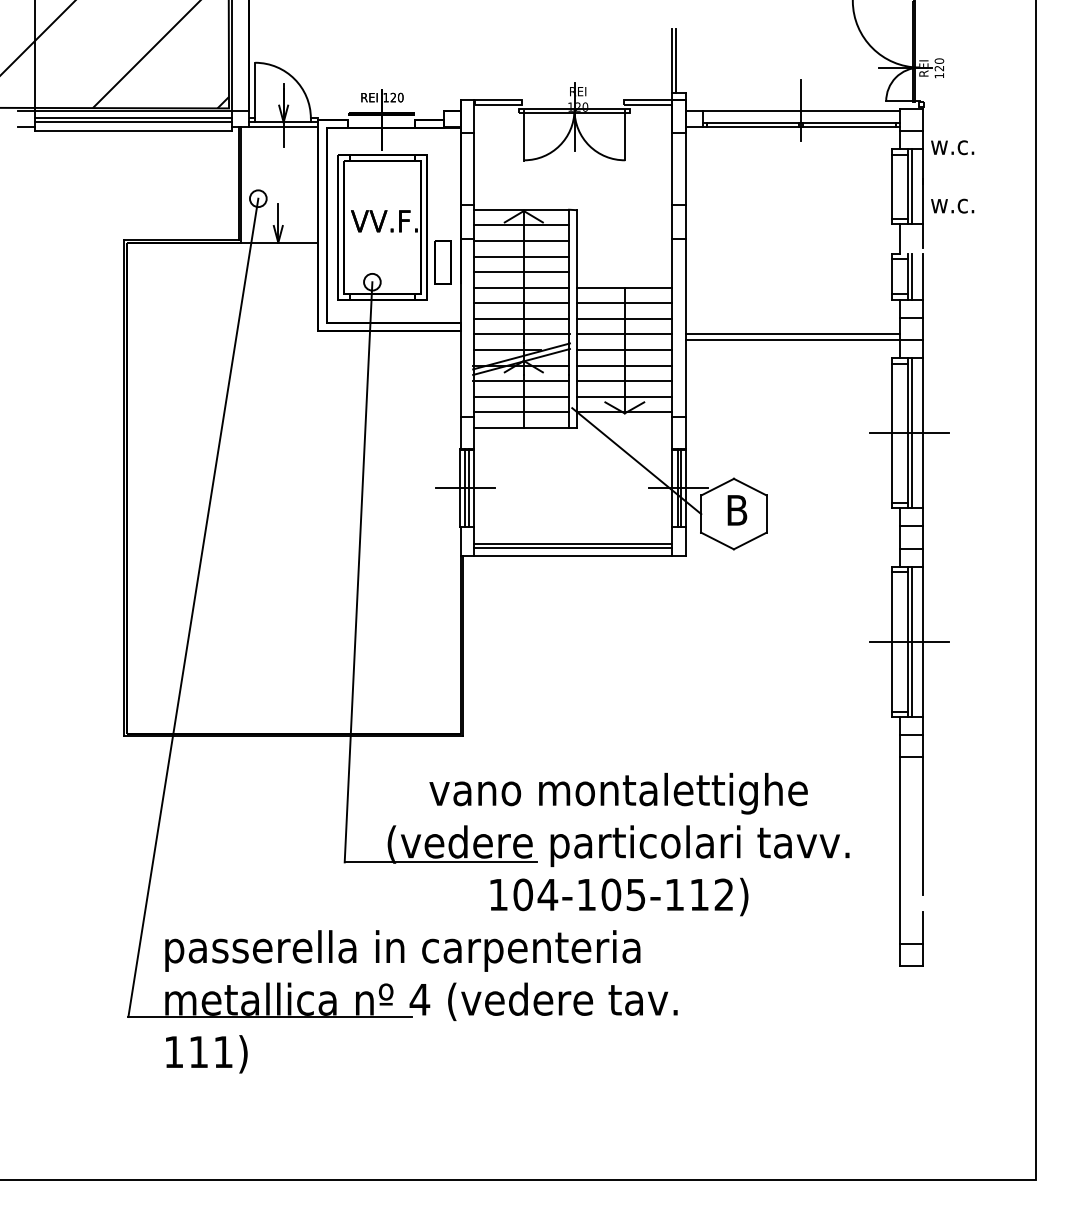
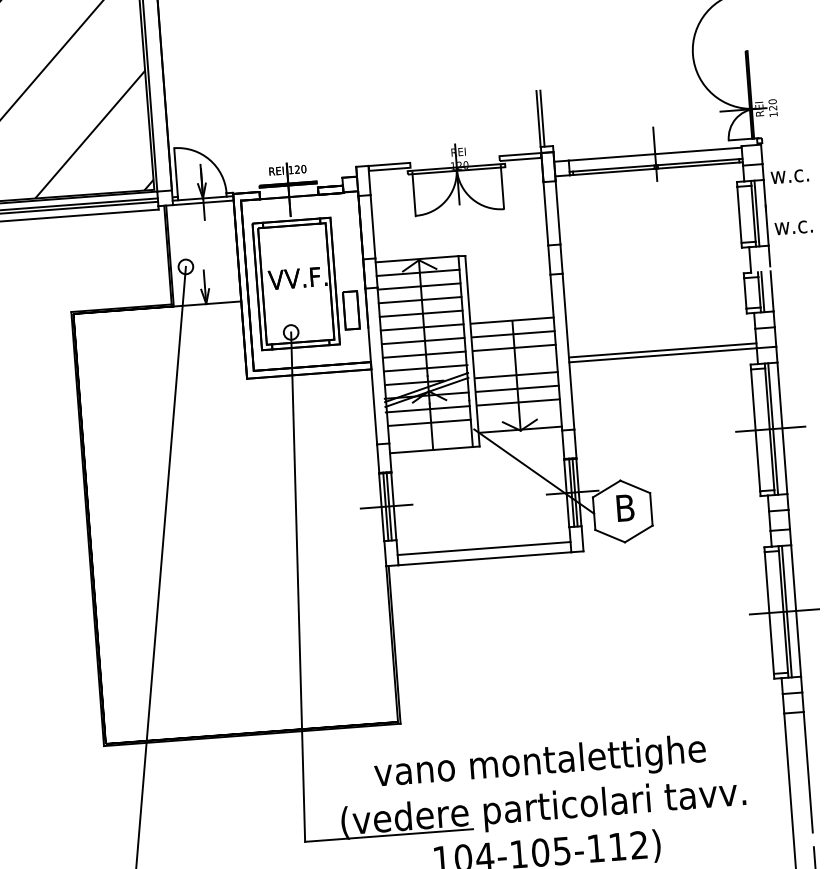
line: (624, 334) -> (515, 361), removed
line: (624, 396) -> (519, 415), removed
line: (521, 412) -> (430, 436), removed
line: (573, 548) -> (484, 552), removed

